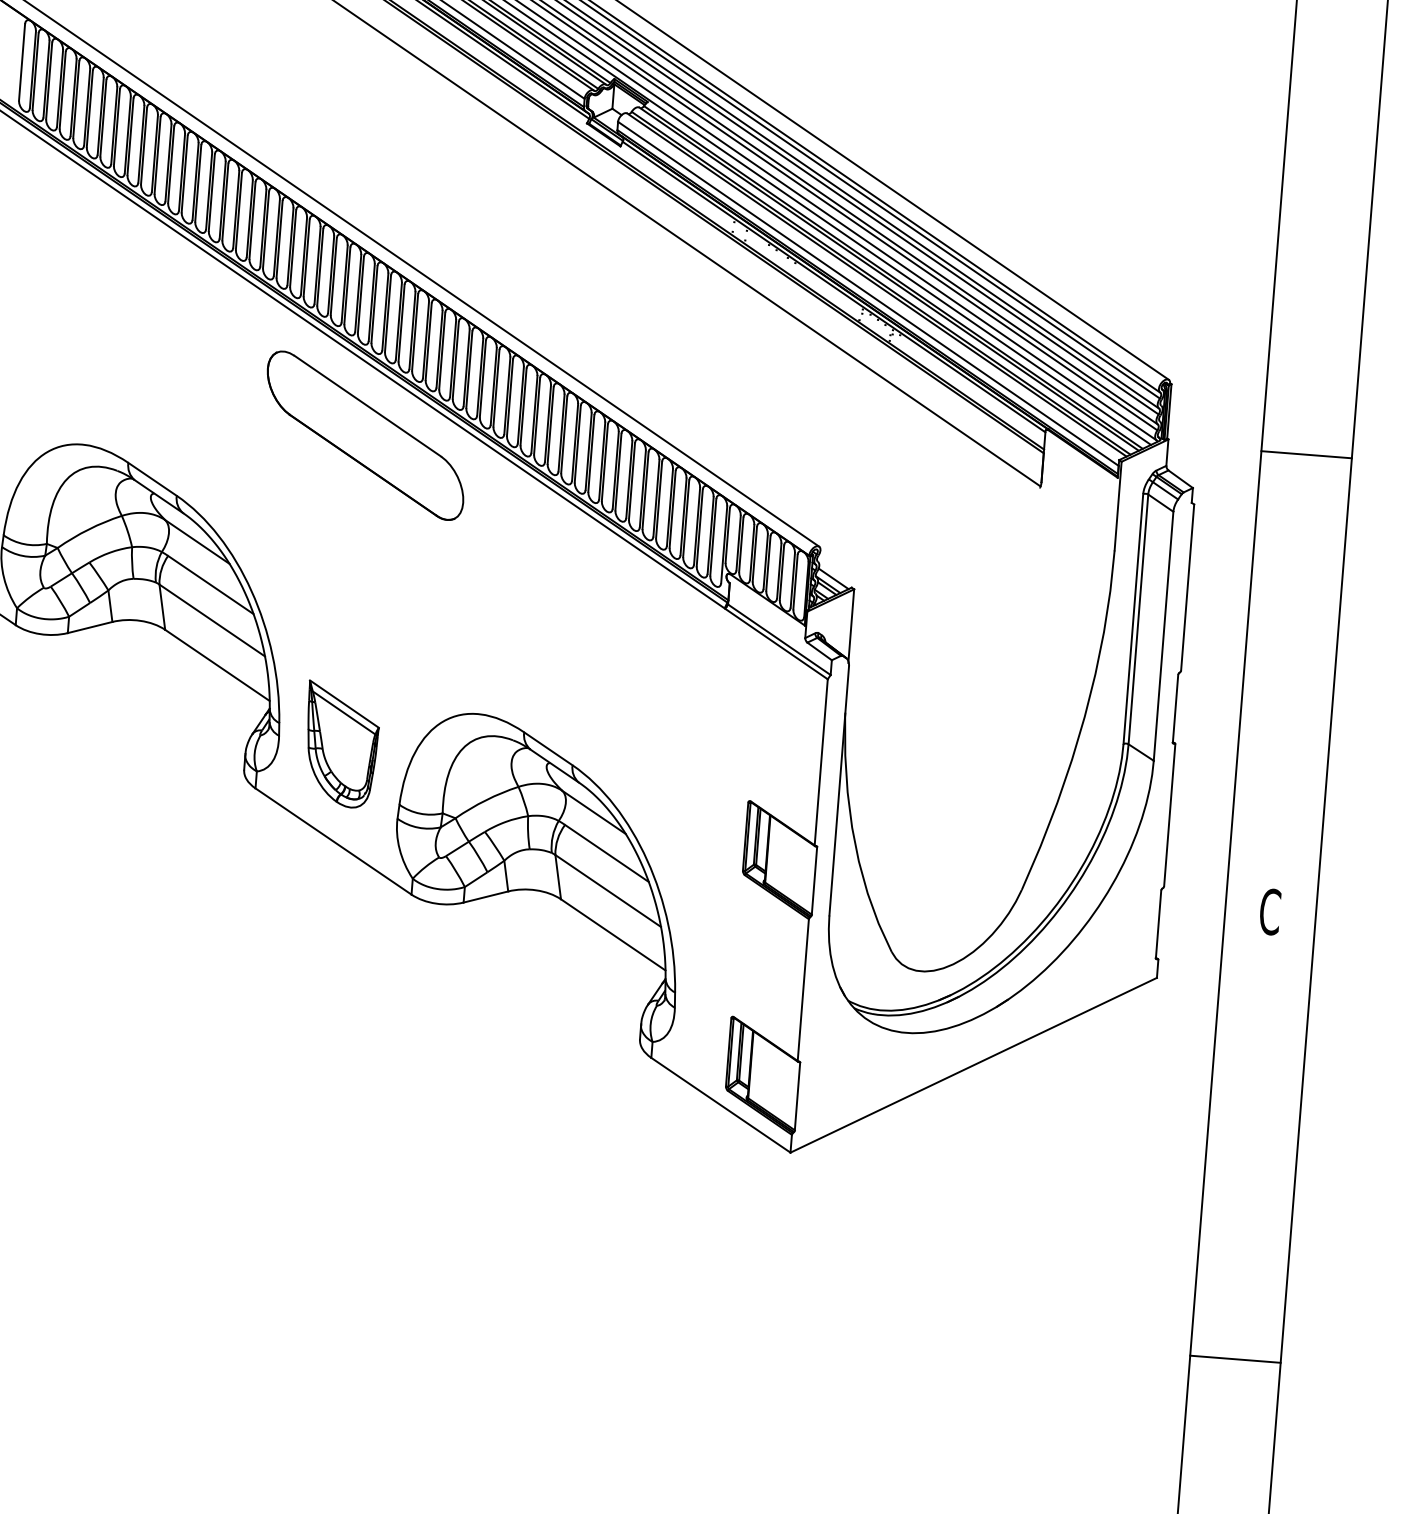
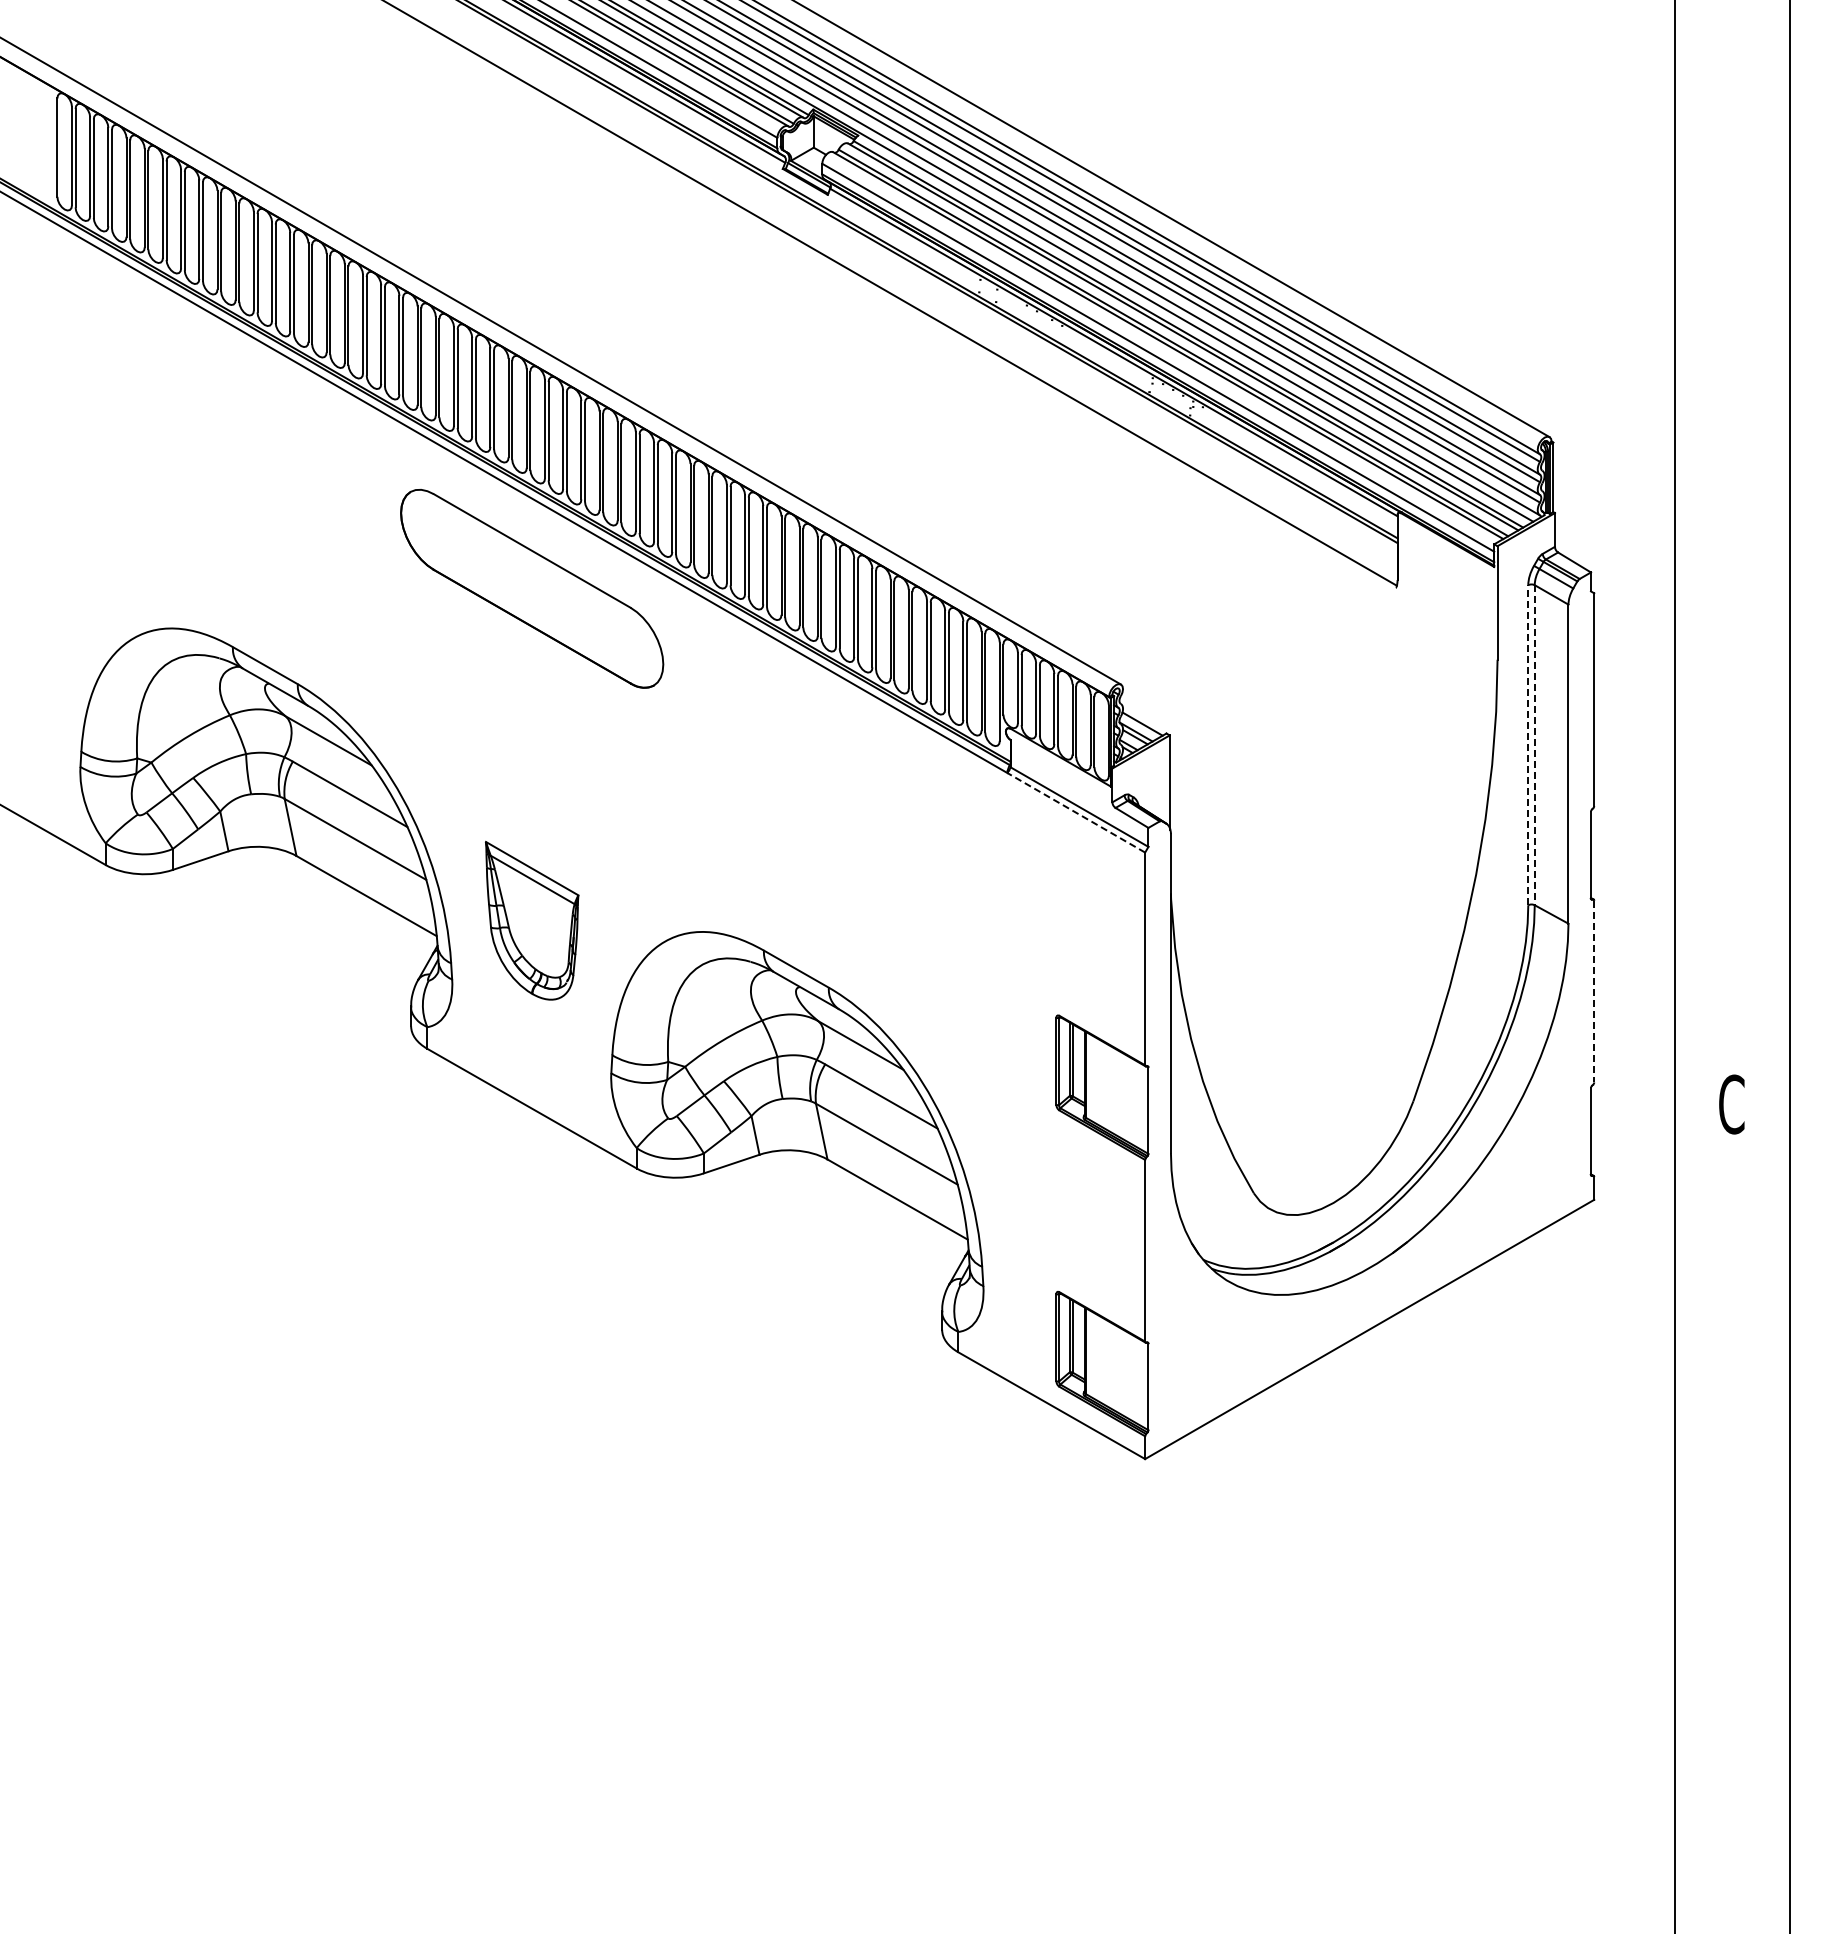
line: (1306, 454) -> (1732, 518), removed
line: (1133, 618) -> (1528, 744), solid -> dashed
line: (1138, 619) -> (1534, 745), solid -> dashed
line: (776, 643) -> (1076, 812), solid -> dashed
part: (341, 744) -> (532, 920), moved
line: (1169, 815) -> (1594, 991), solid -> dashed
line: (1235, 1359) -> (1732, 1677), removed

